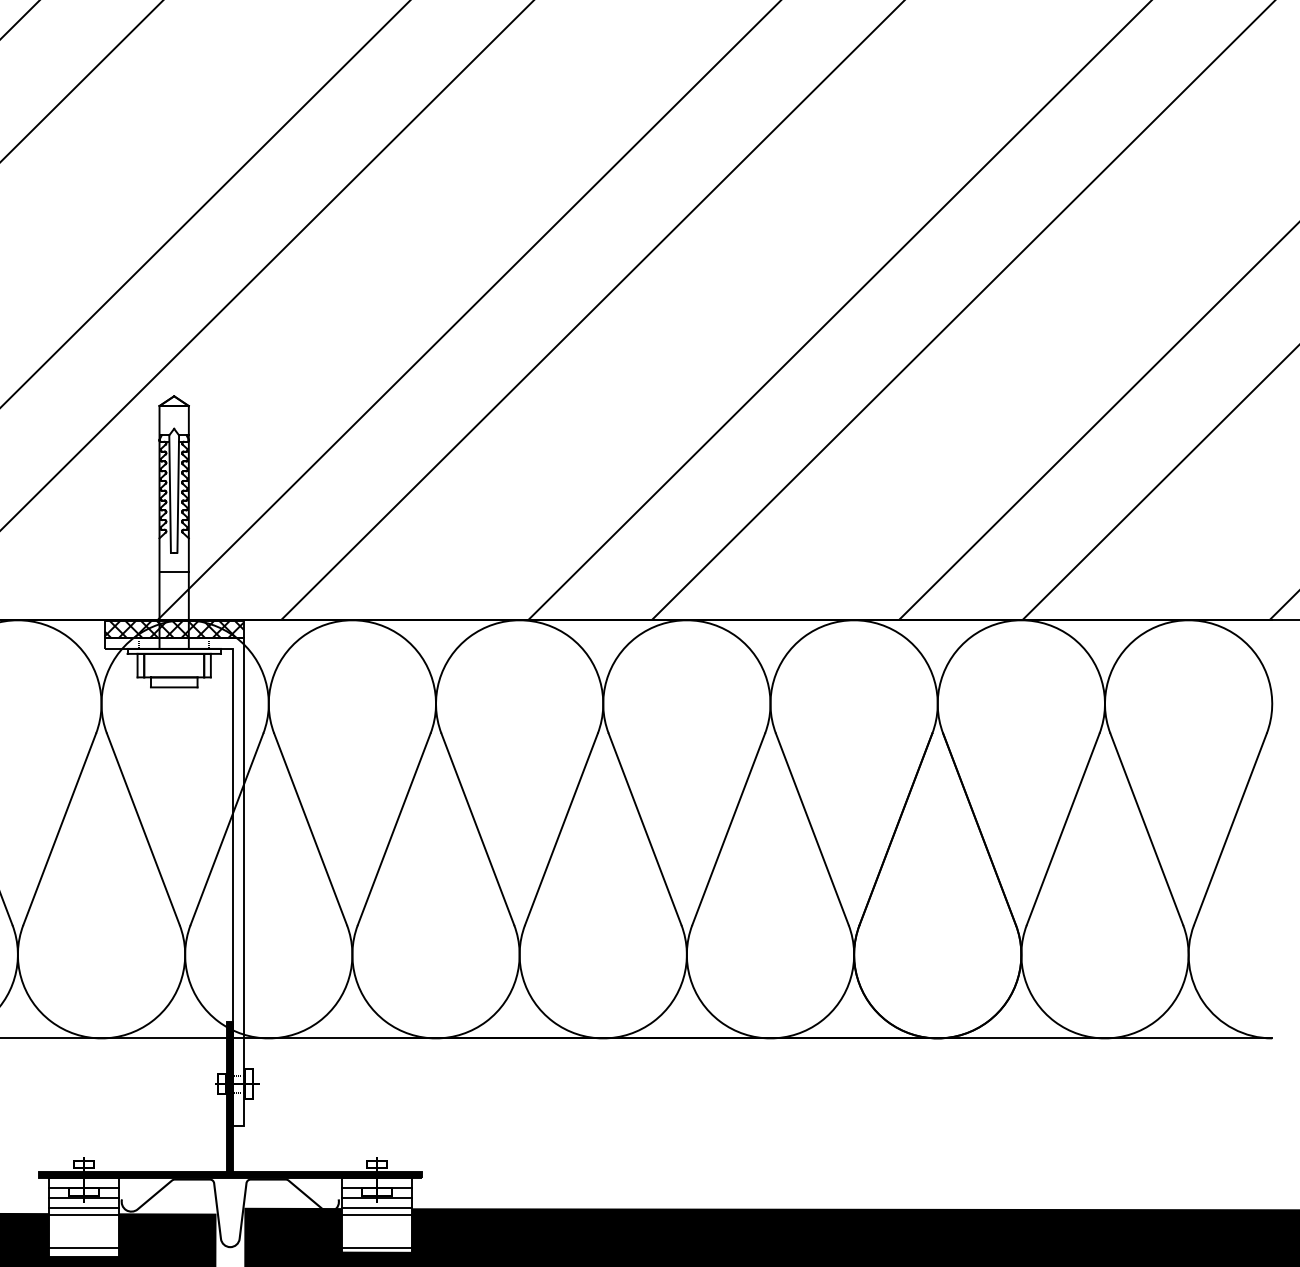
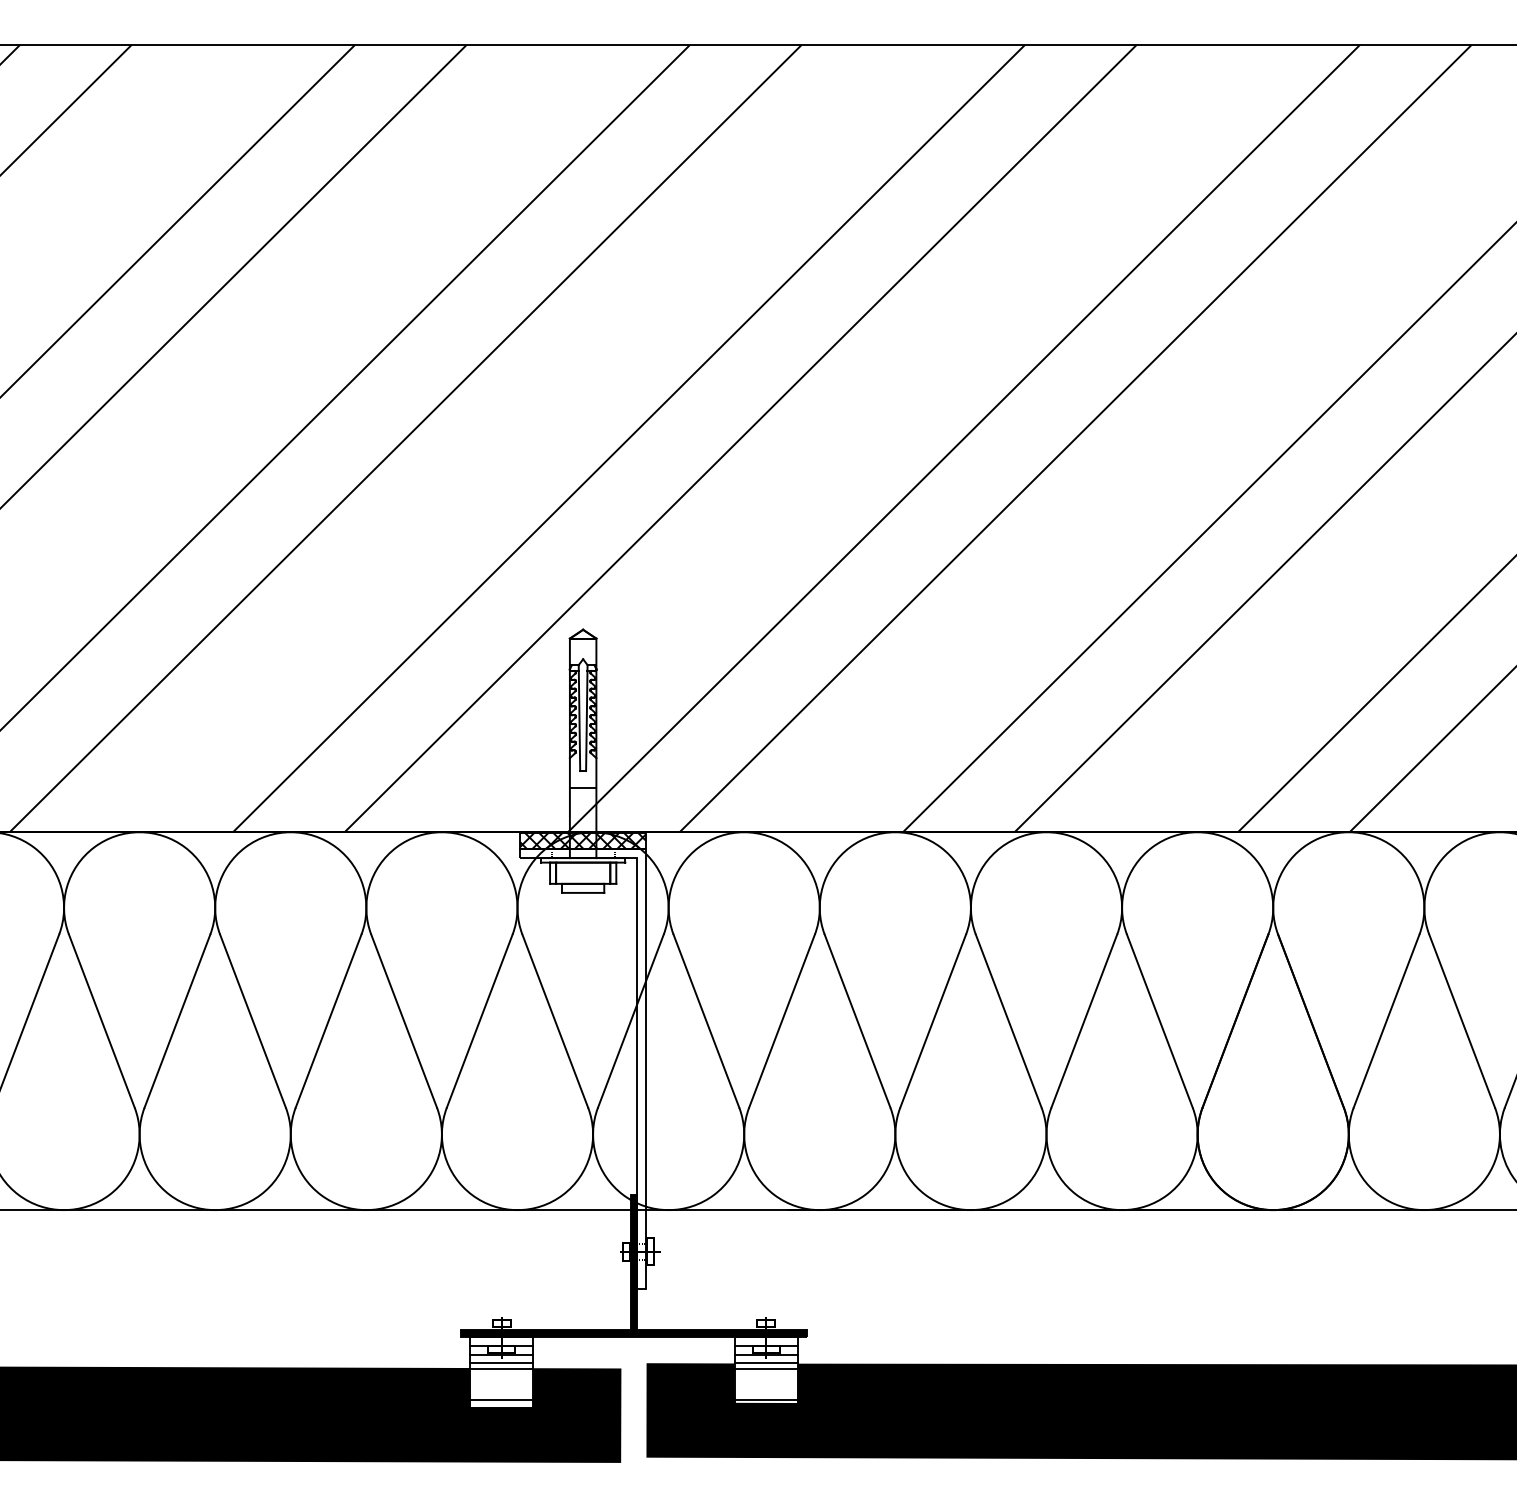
fill: (229, 1212) -> (633, 1367), removed

